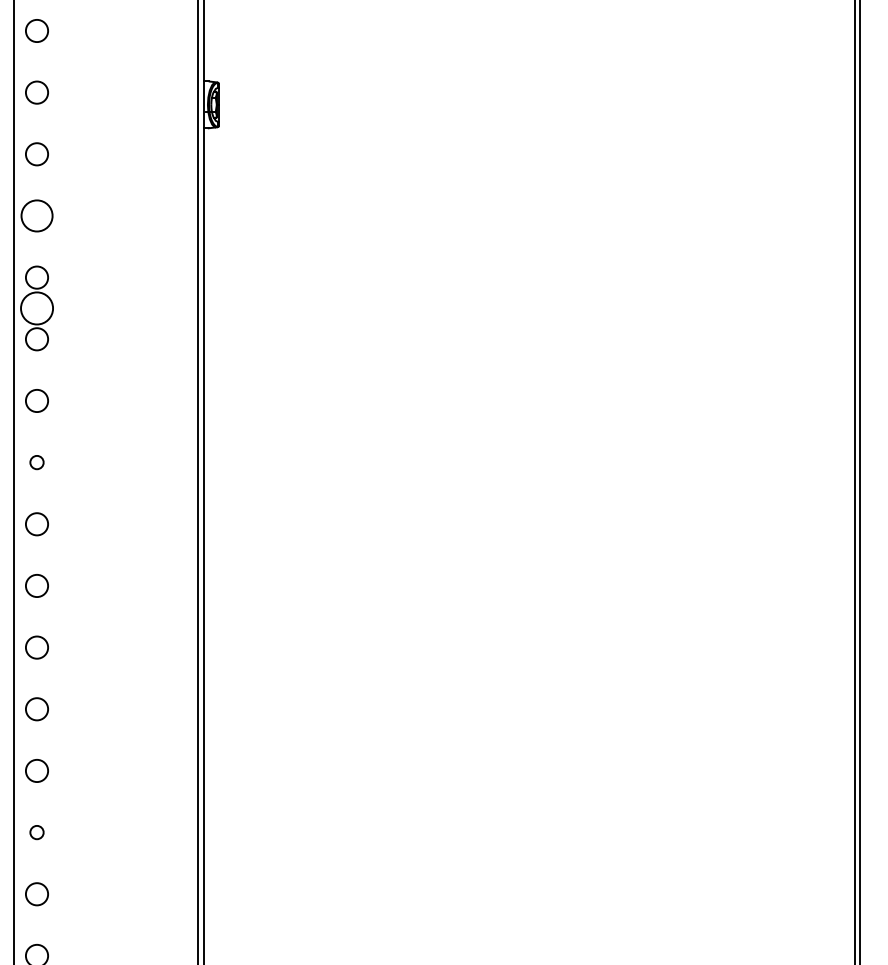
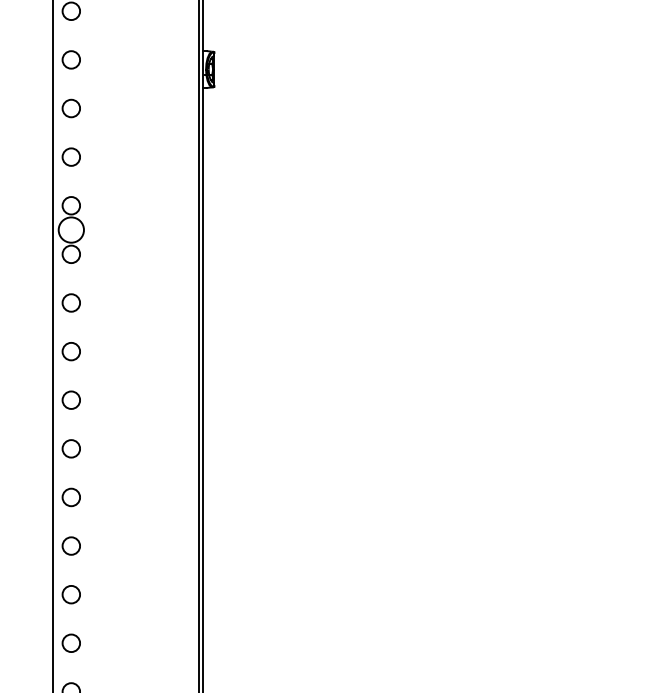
circle: (36, 215) -> (70, 156), size x0.71
circle: (36, 462) -> (70, 351), size x1.67
circle: (36, 832) -> (70, 643), size x1.67

